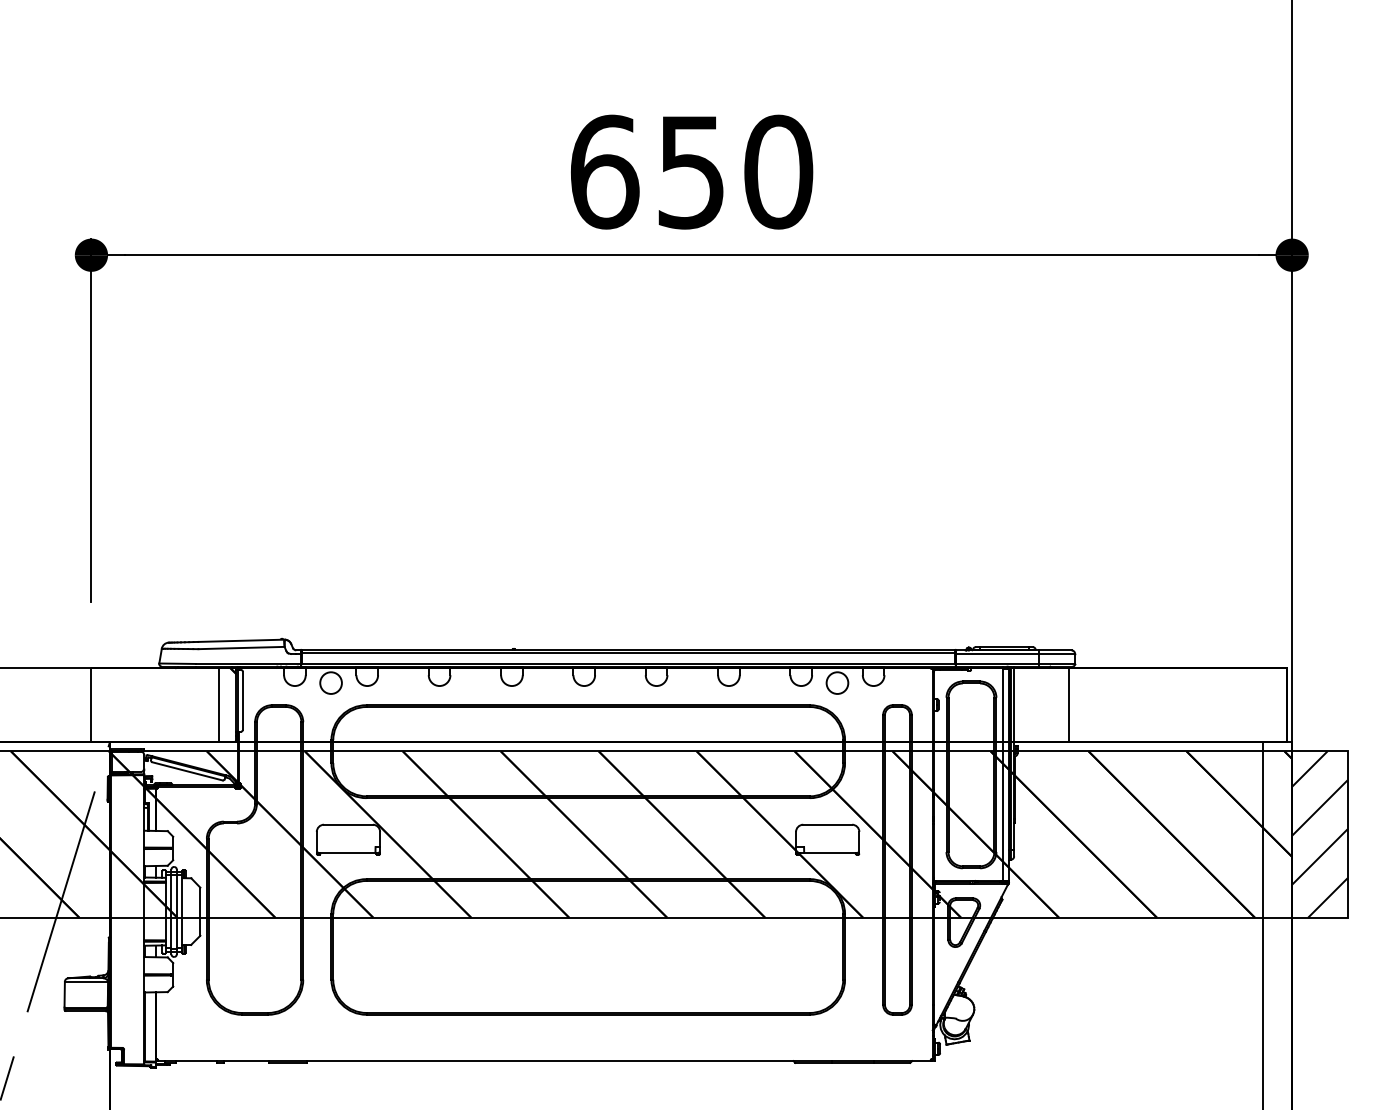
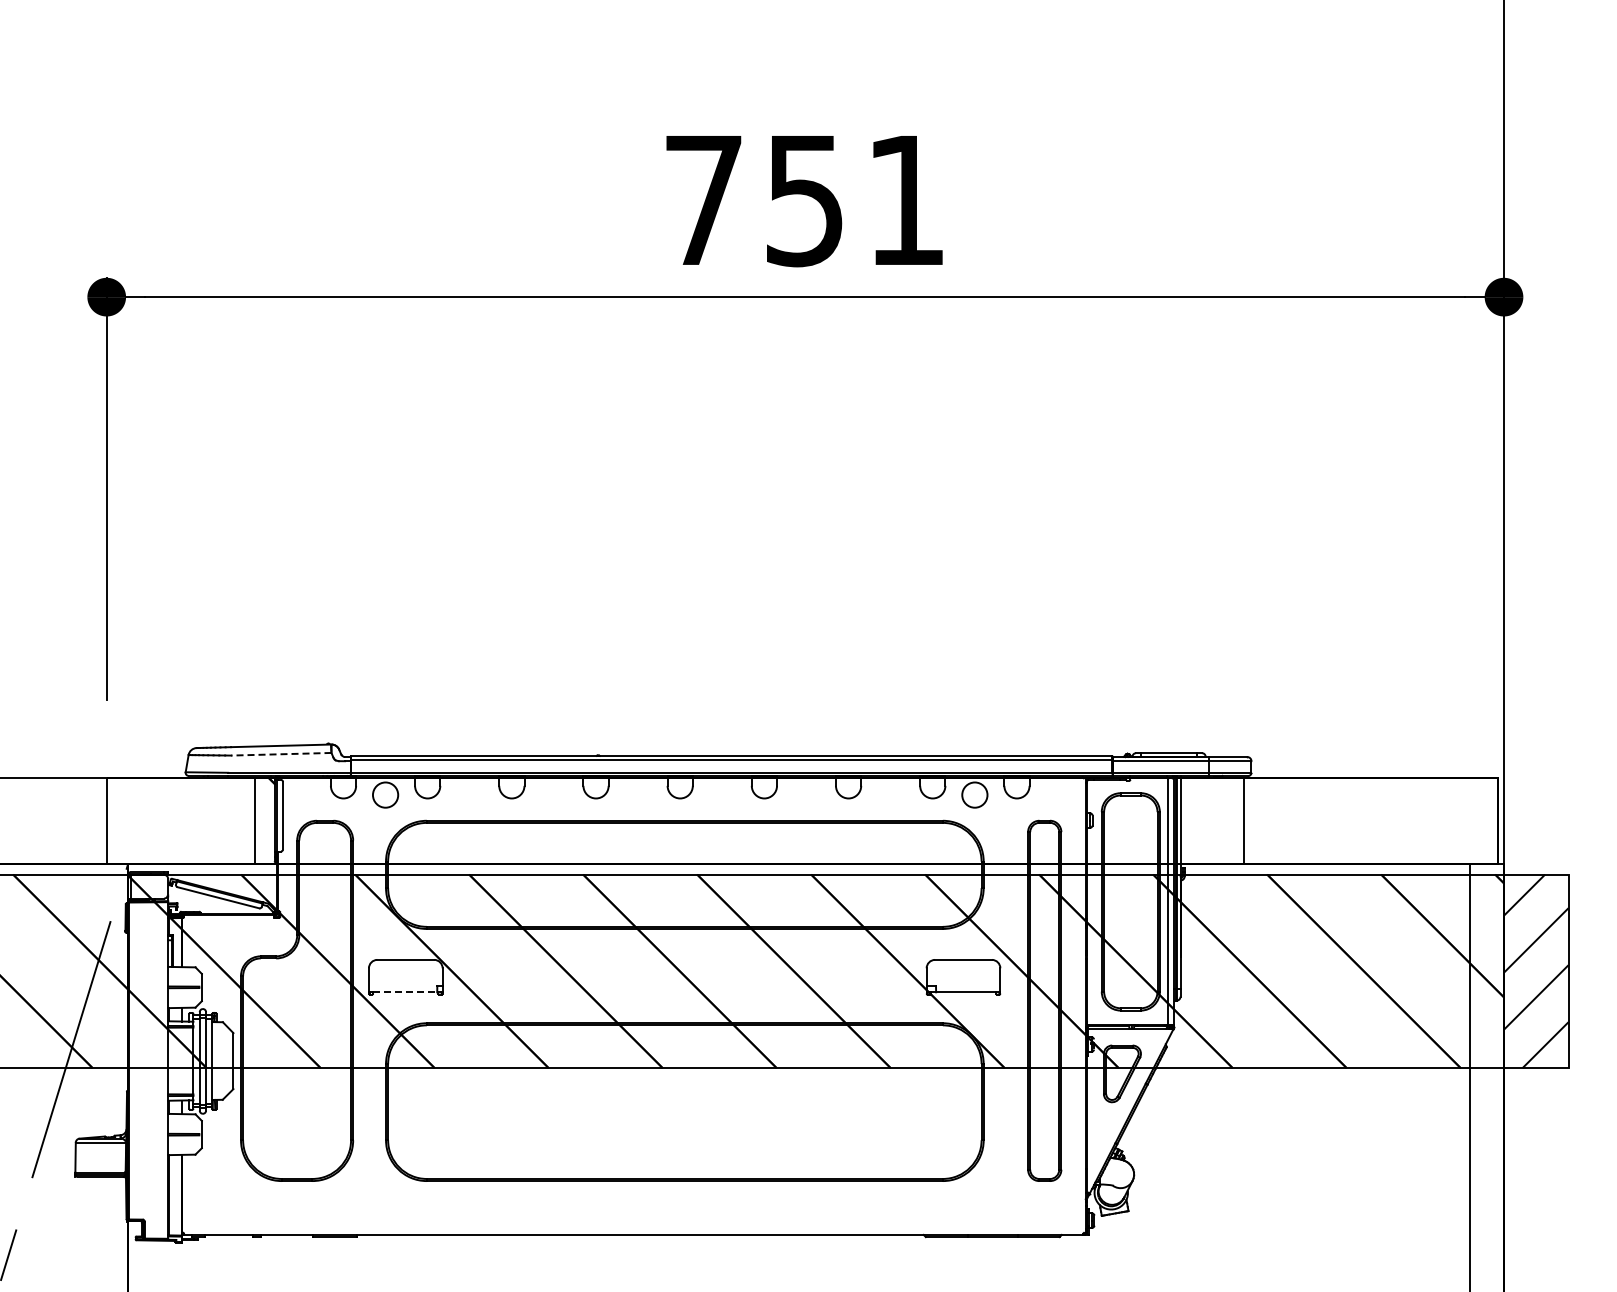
text: (691, 172) -> (805, 200), 650 -> 751
line: (240, 648) -> (280, 754), solid -> dashed
line: (348, 852) -> (405, 992), solid -> dashed

